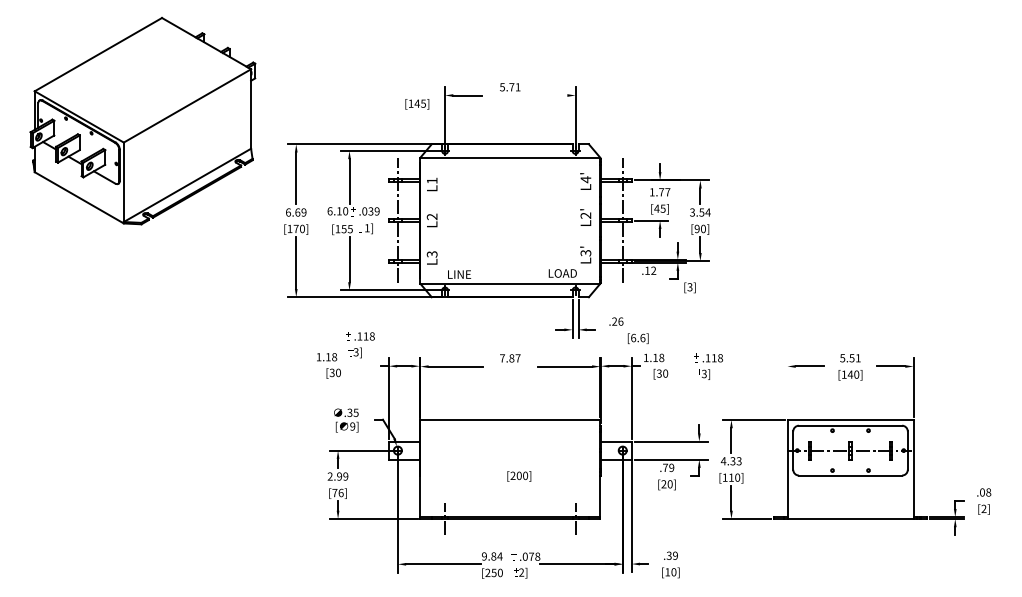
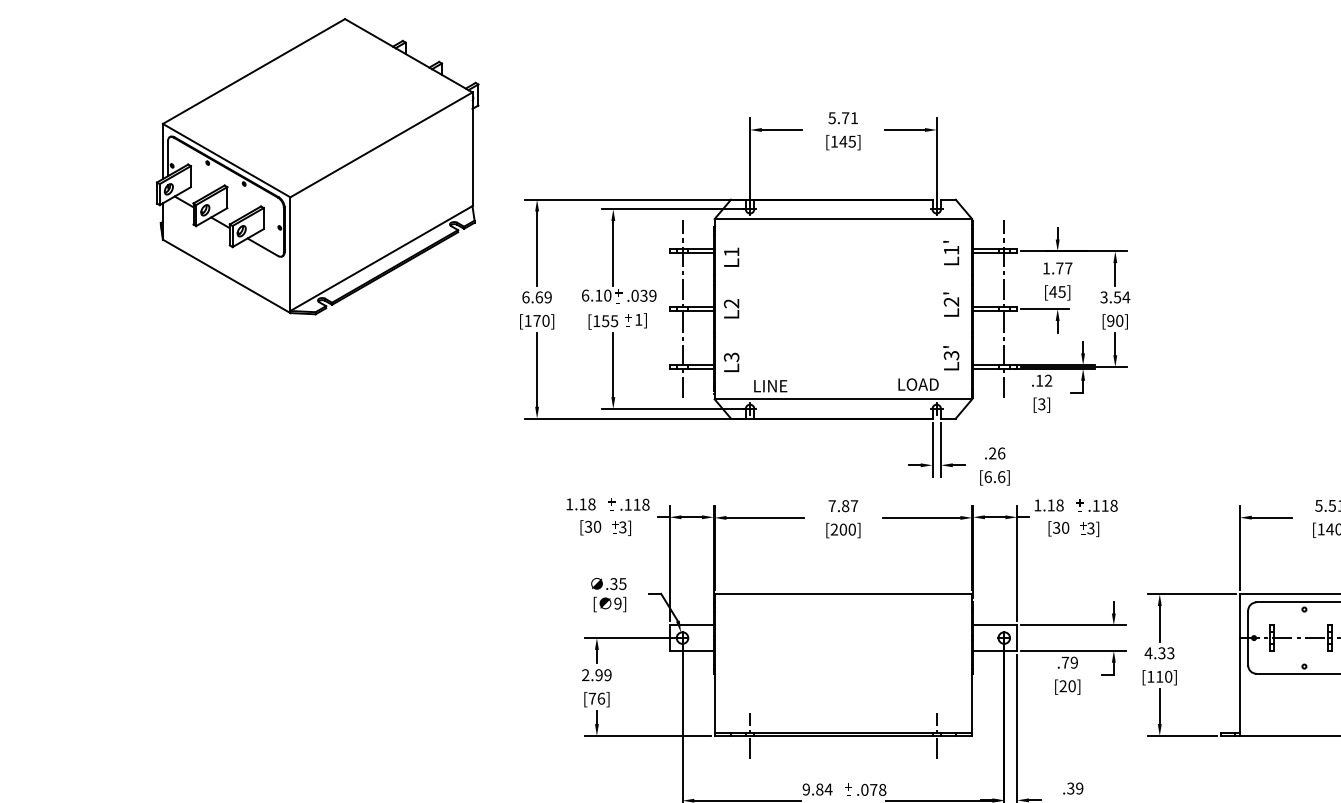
line: (553, 95) -> (905, 129), added
text: (417, 104) -> (843, 142), moved
text: (585, 179) -> (950, 250), L4' -> L1'
text: (689, 287) -> (1041, 404), moved
text: (637, 338) -> (993, 477), moved
text: (360, 345) -> (629, 517), moved
text: (708, 366) -> (1096, 517), moved
line: (787, 387) -> (1239, 547), added
text: (519, 476) -> (843, 530), moved

